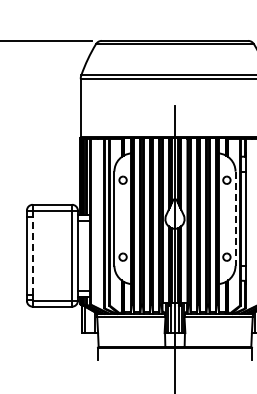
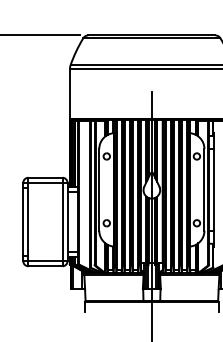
line: (235, 219) -> (204, 190), dashed -> solid
line: (32, 255) -> (28, 221), dashed -> solid

